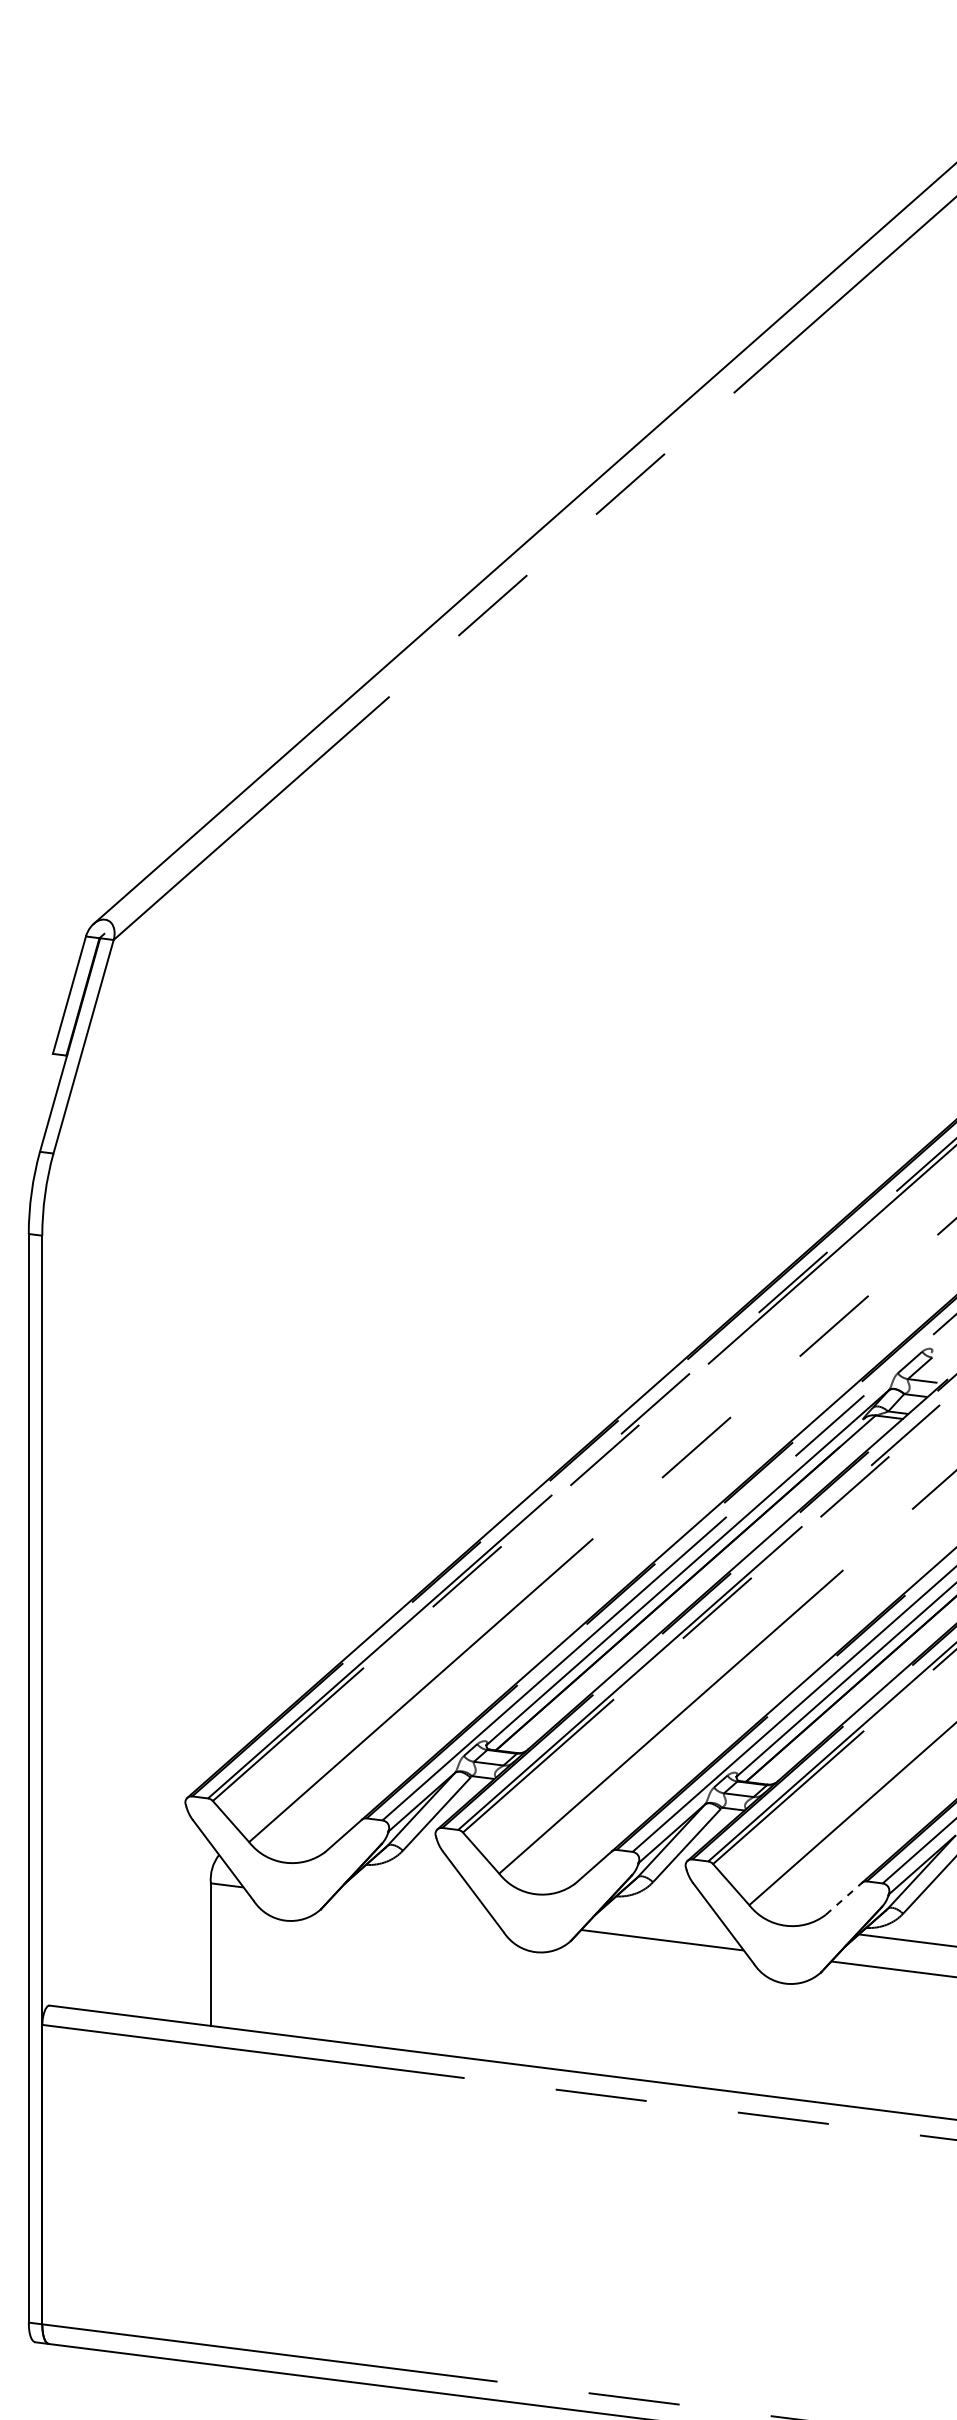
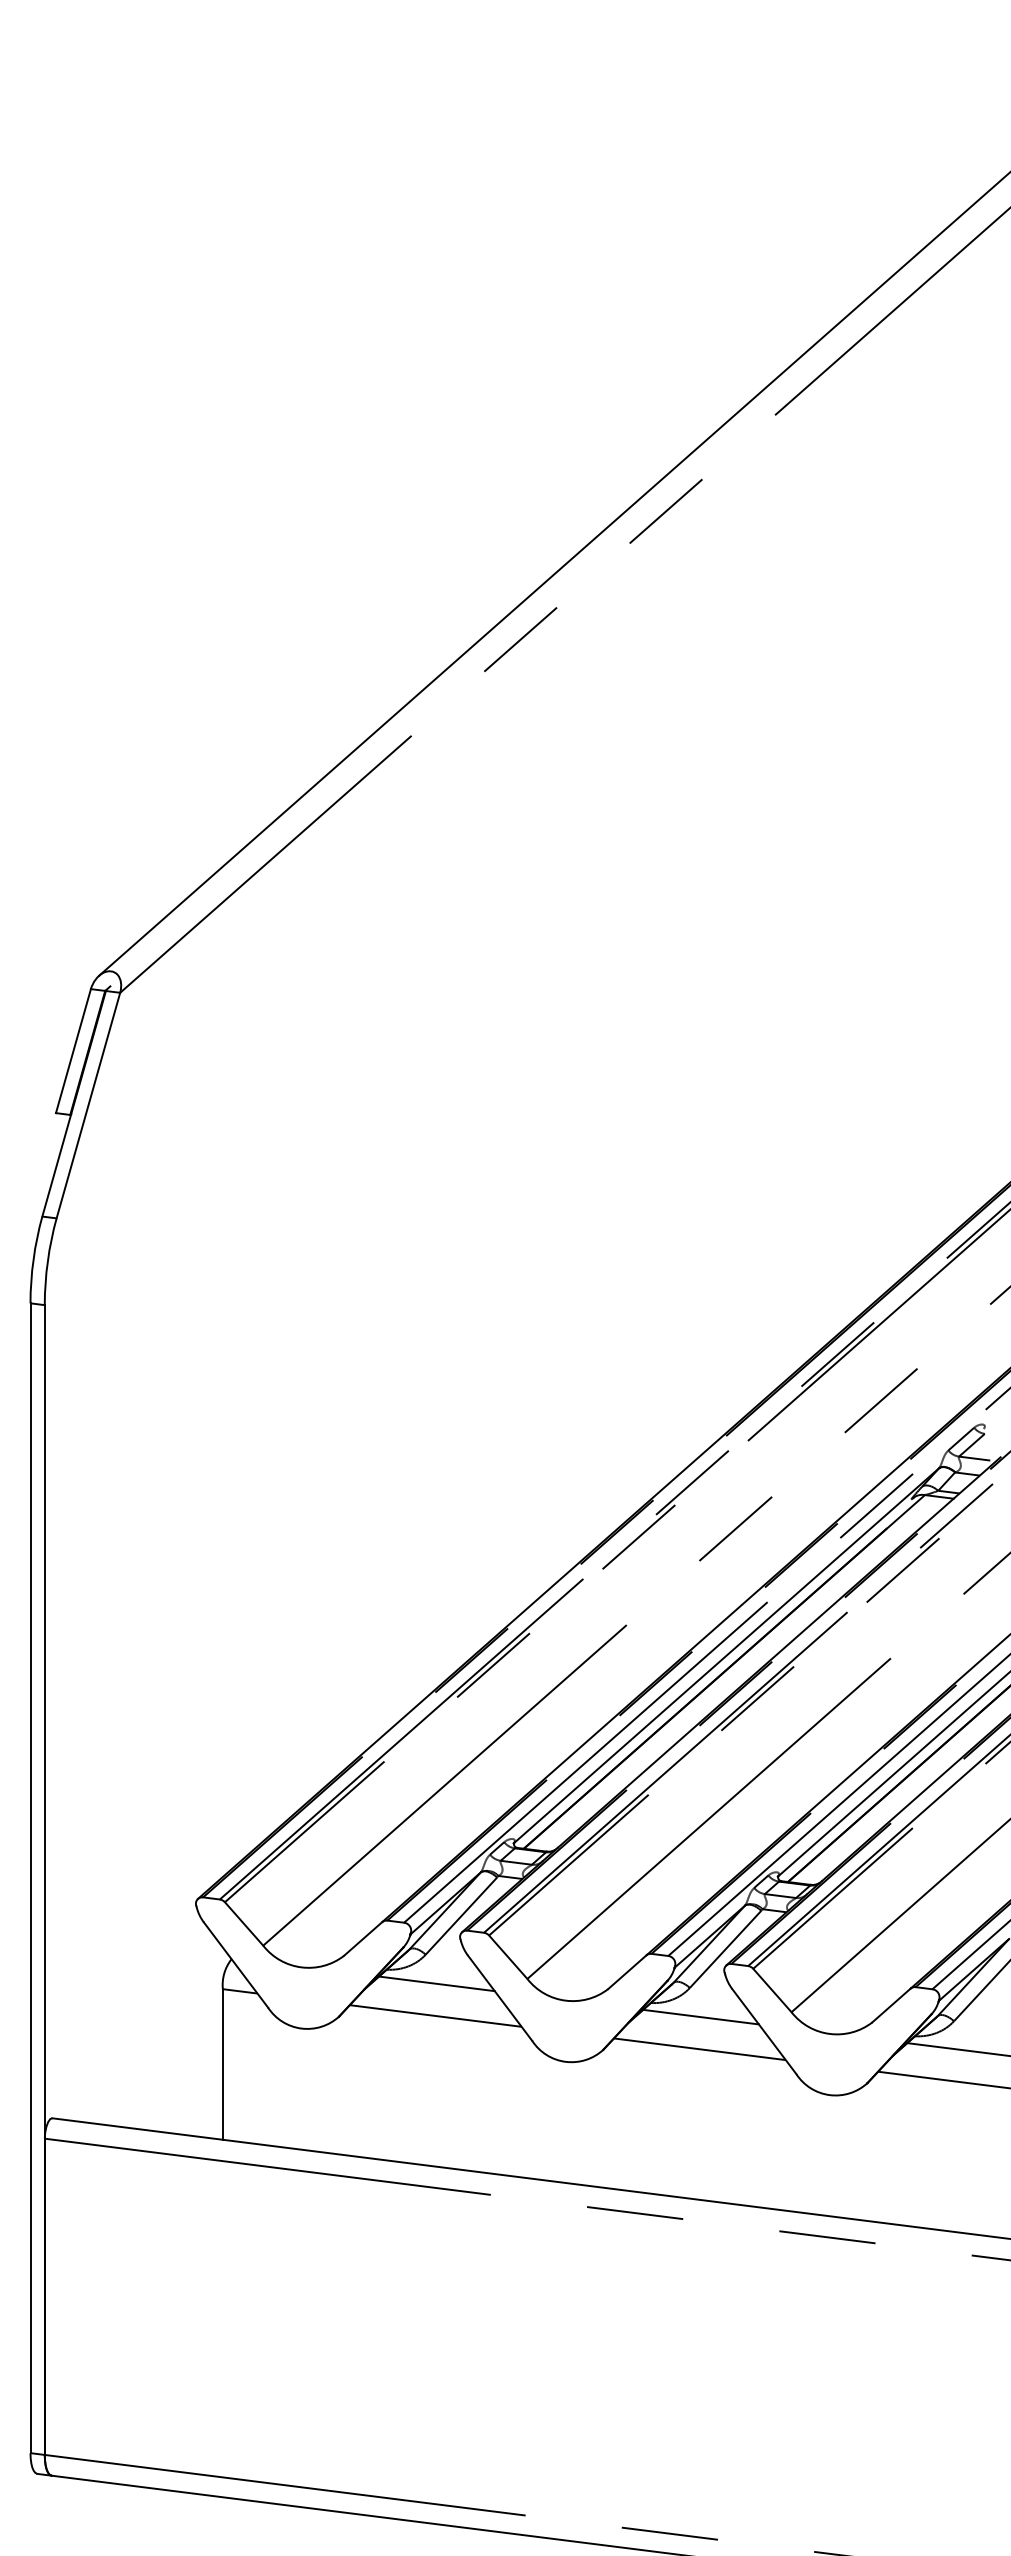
line: (413, 1877) -> (436, 1983), added
line: (843, 1898) -> (891, 2005), dashed -> solid
line: (412, 1908) -> (435, 2015), added
line: (663, 1909) -> (700, 2016), added

